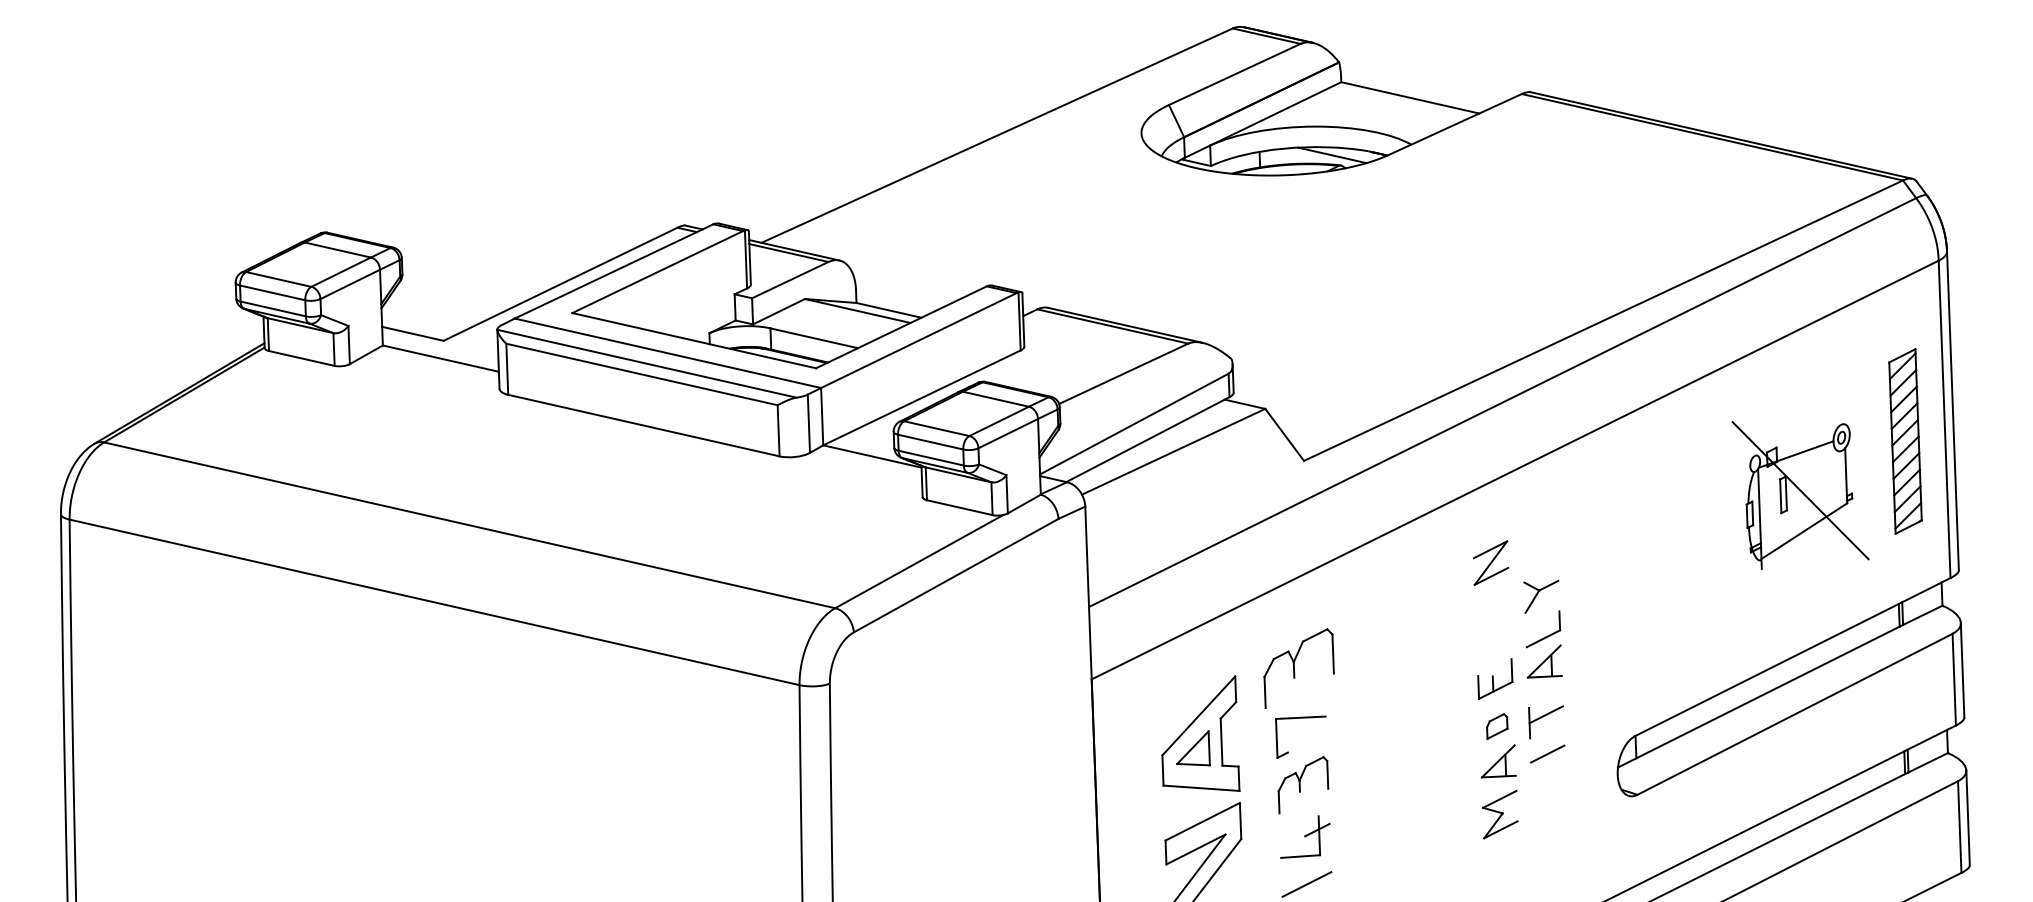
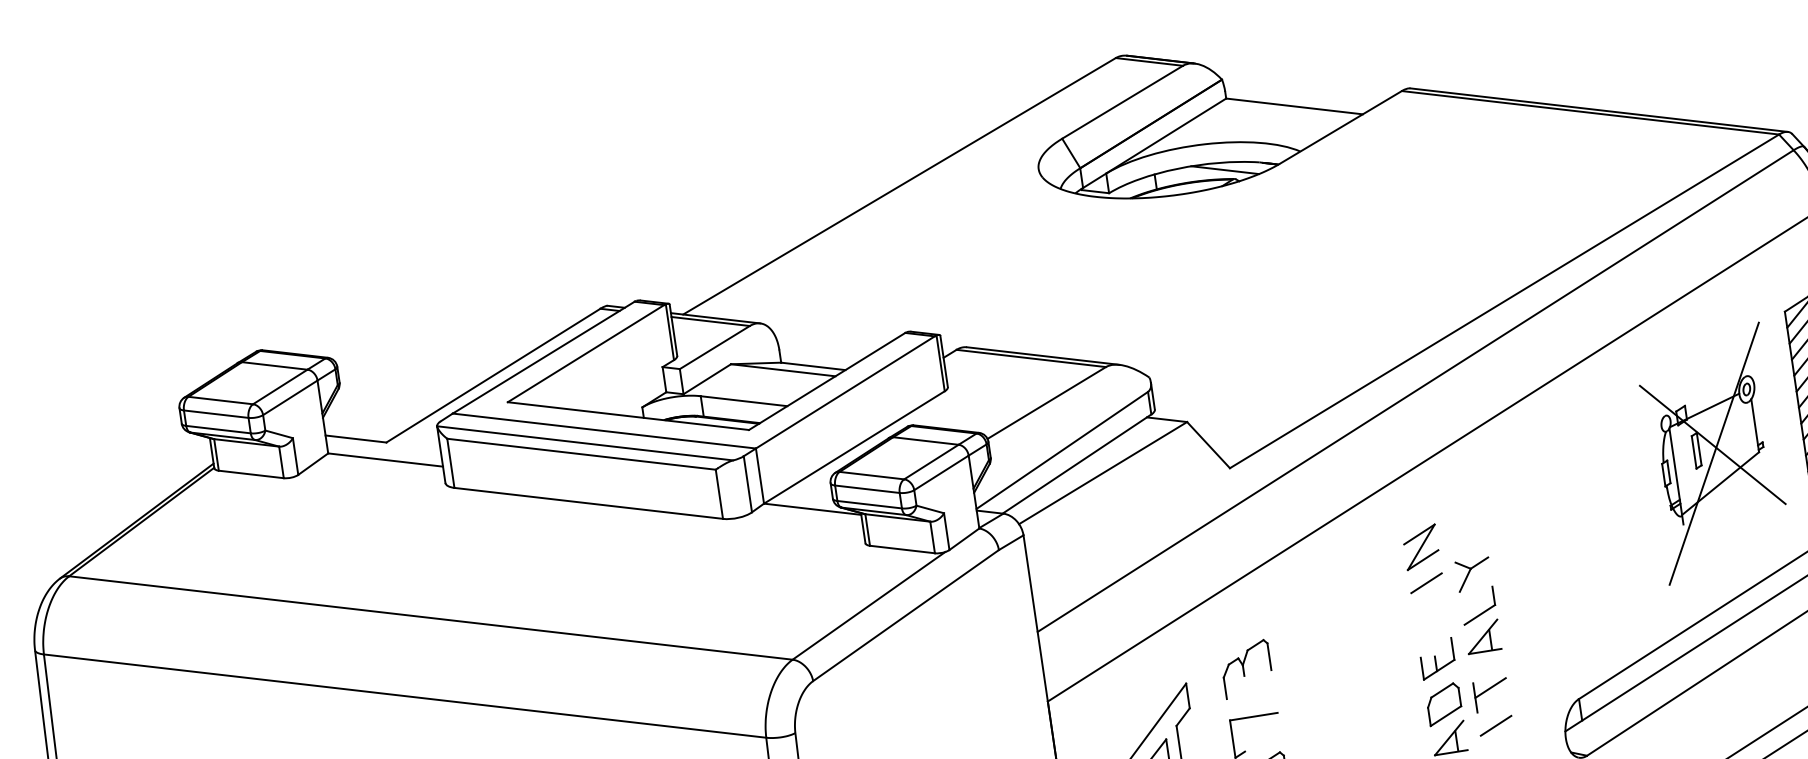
line: (1800, 499) -> (1713, 453), added
line: (1492, 600) -> (1426, 583), added
part: (1298, 668) -> (1246, 669), size x0.71
part: (1497, 726) -> (1444, 704), size x1.67

